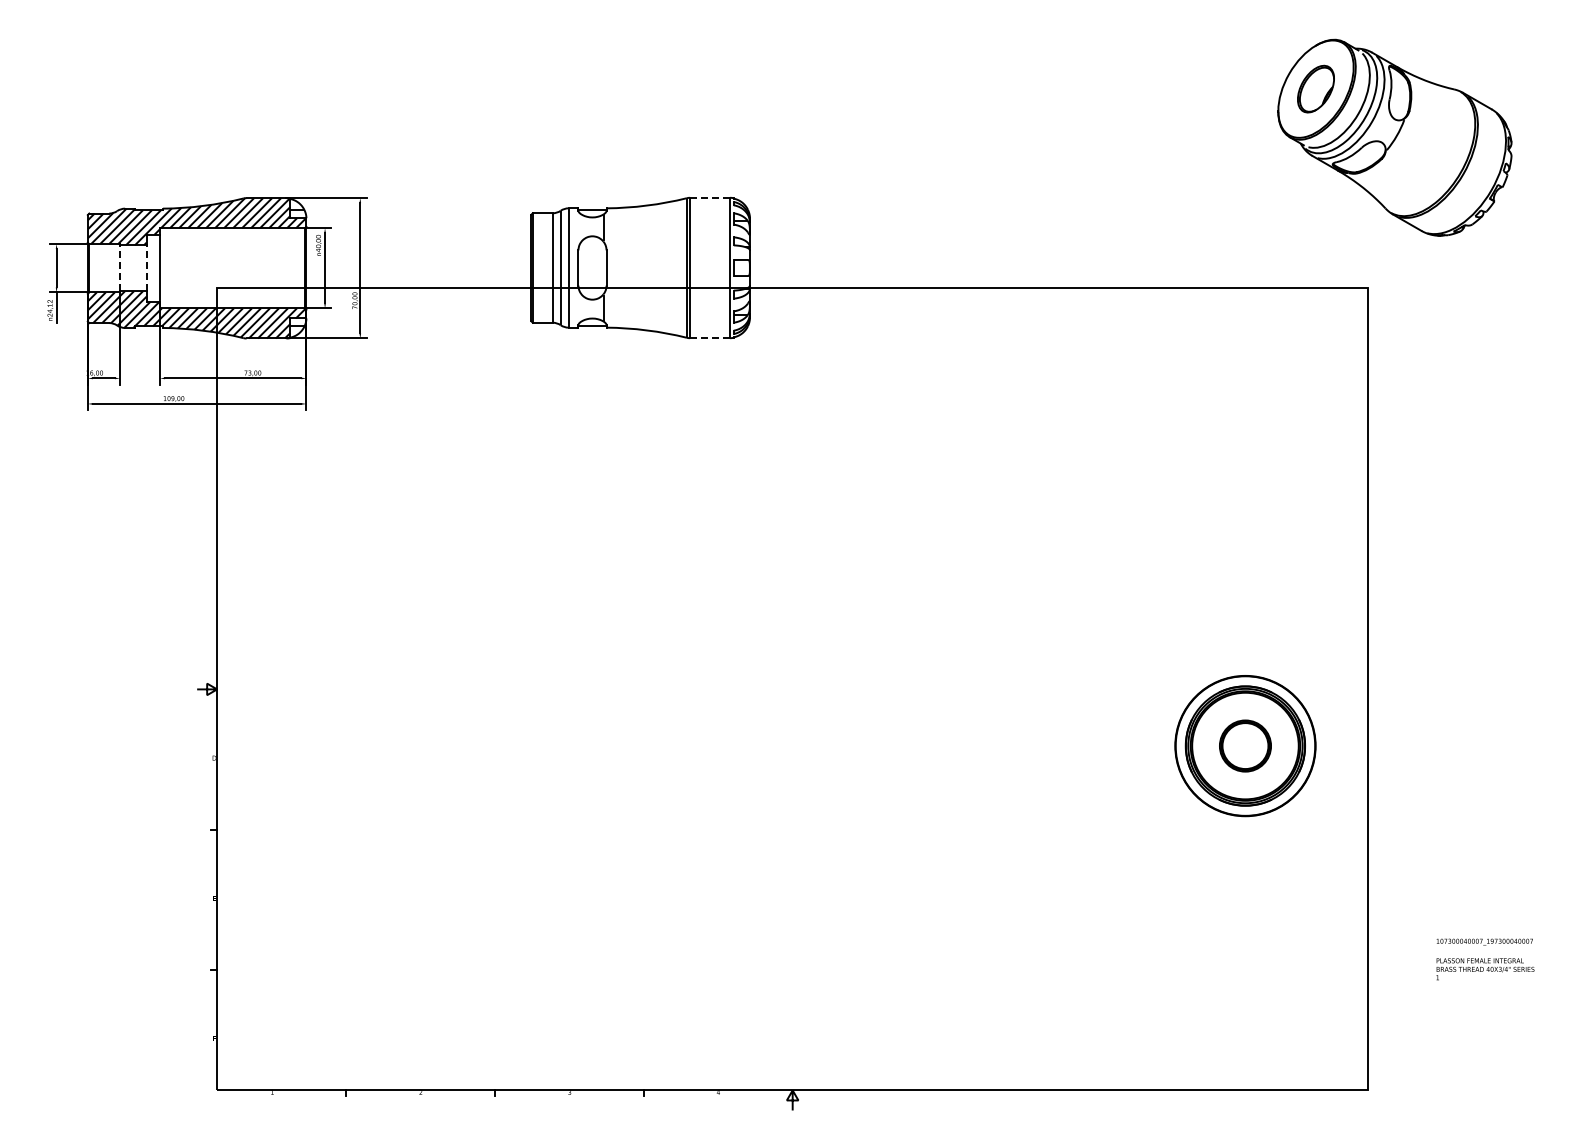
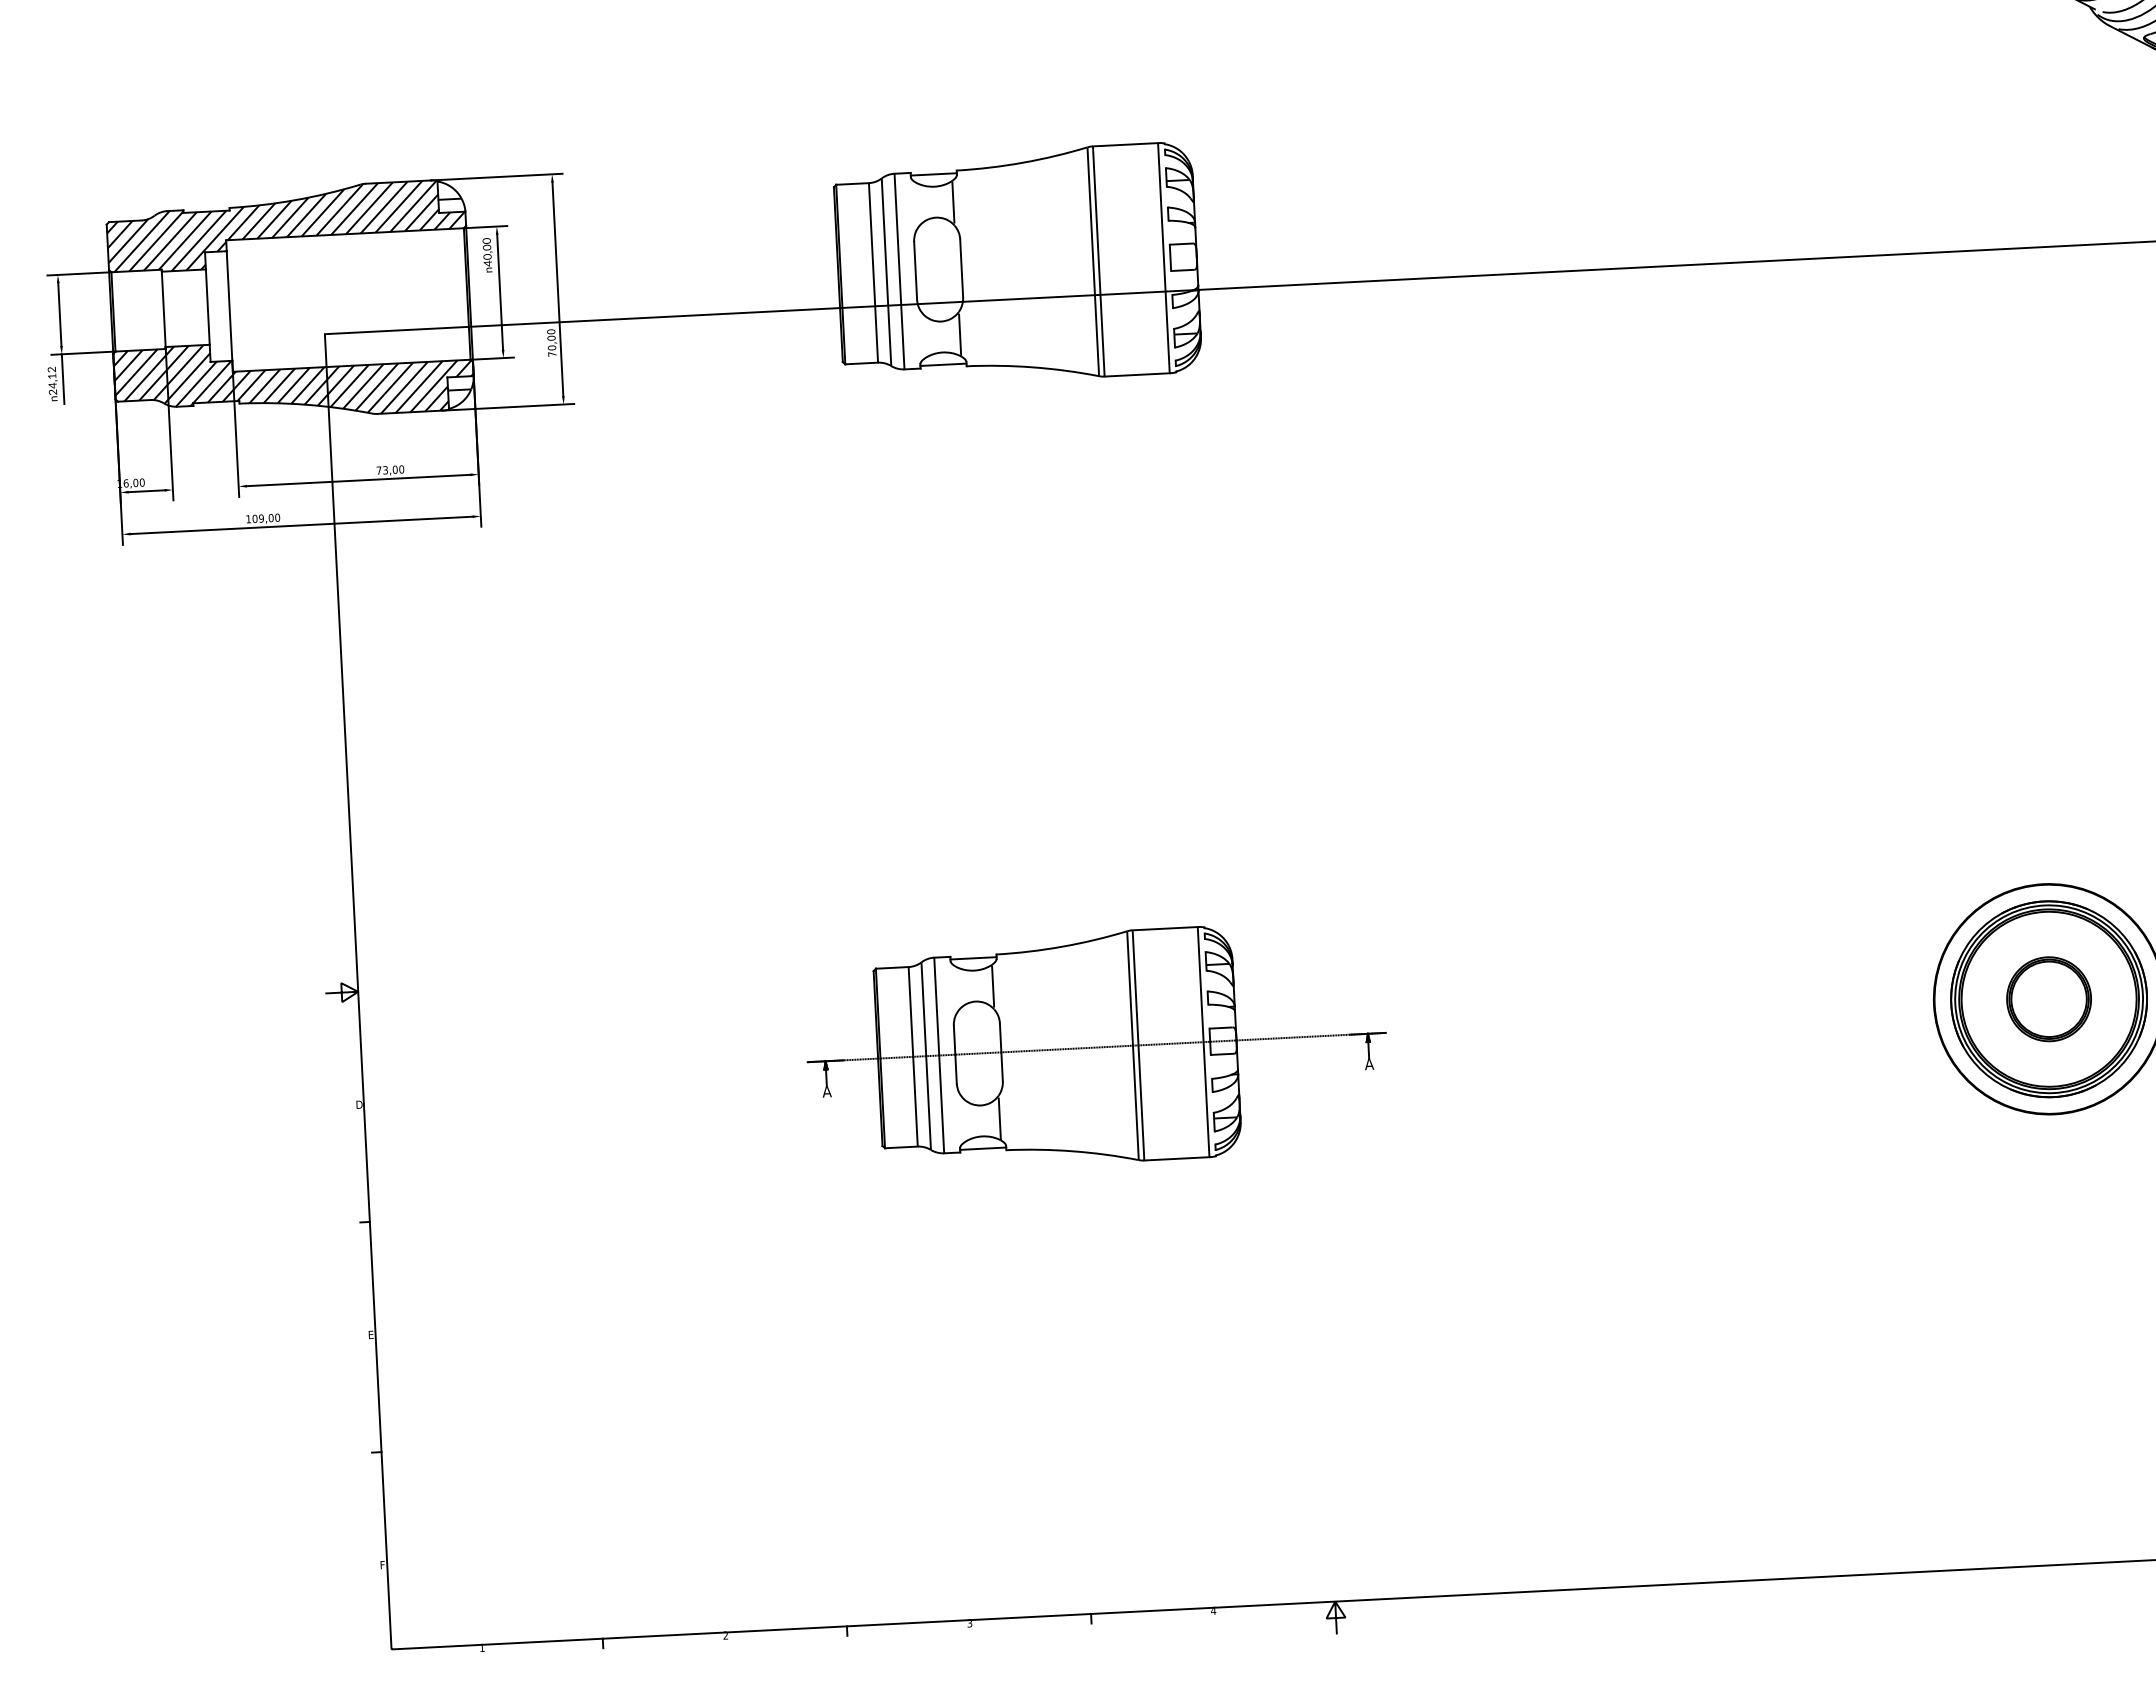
line: (710, 197) -> (1126, 144), dashed -> solid
line: (119, 268) -> (163, 309), dashed -> solid
line: (146, 268) -> (207, 307), dashed -> solid
line: (710, 338) -> (1137, 375), dashed -> solid
part: (664, 746) -> (1096, 1048), added

